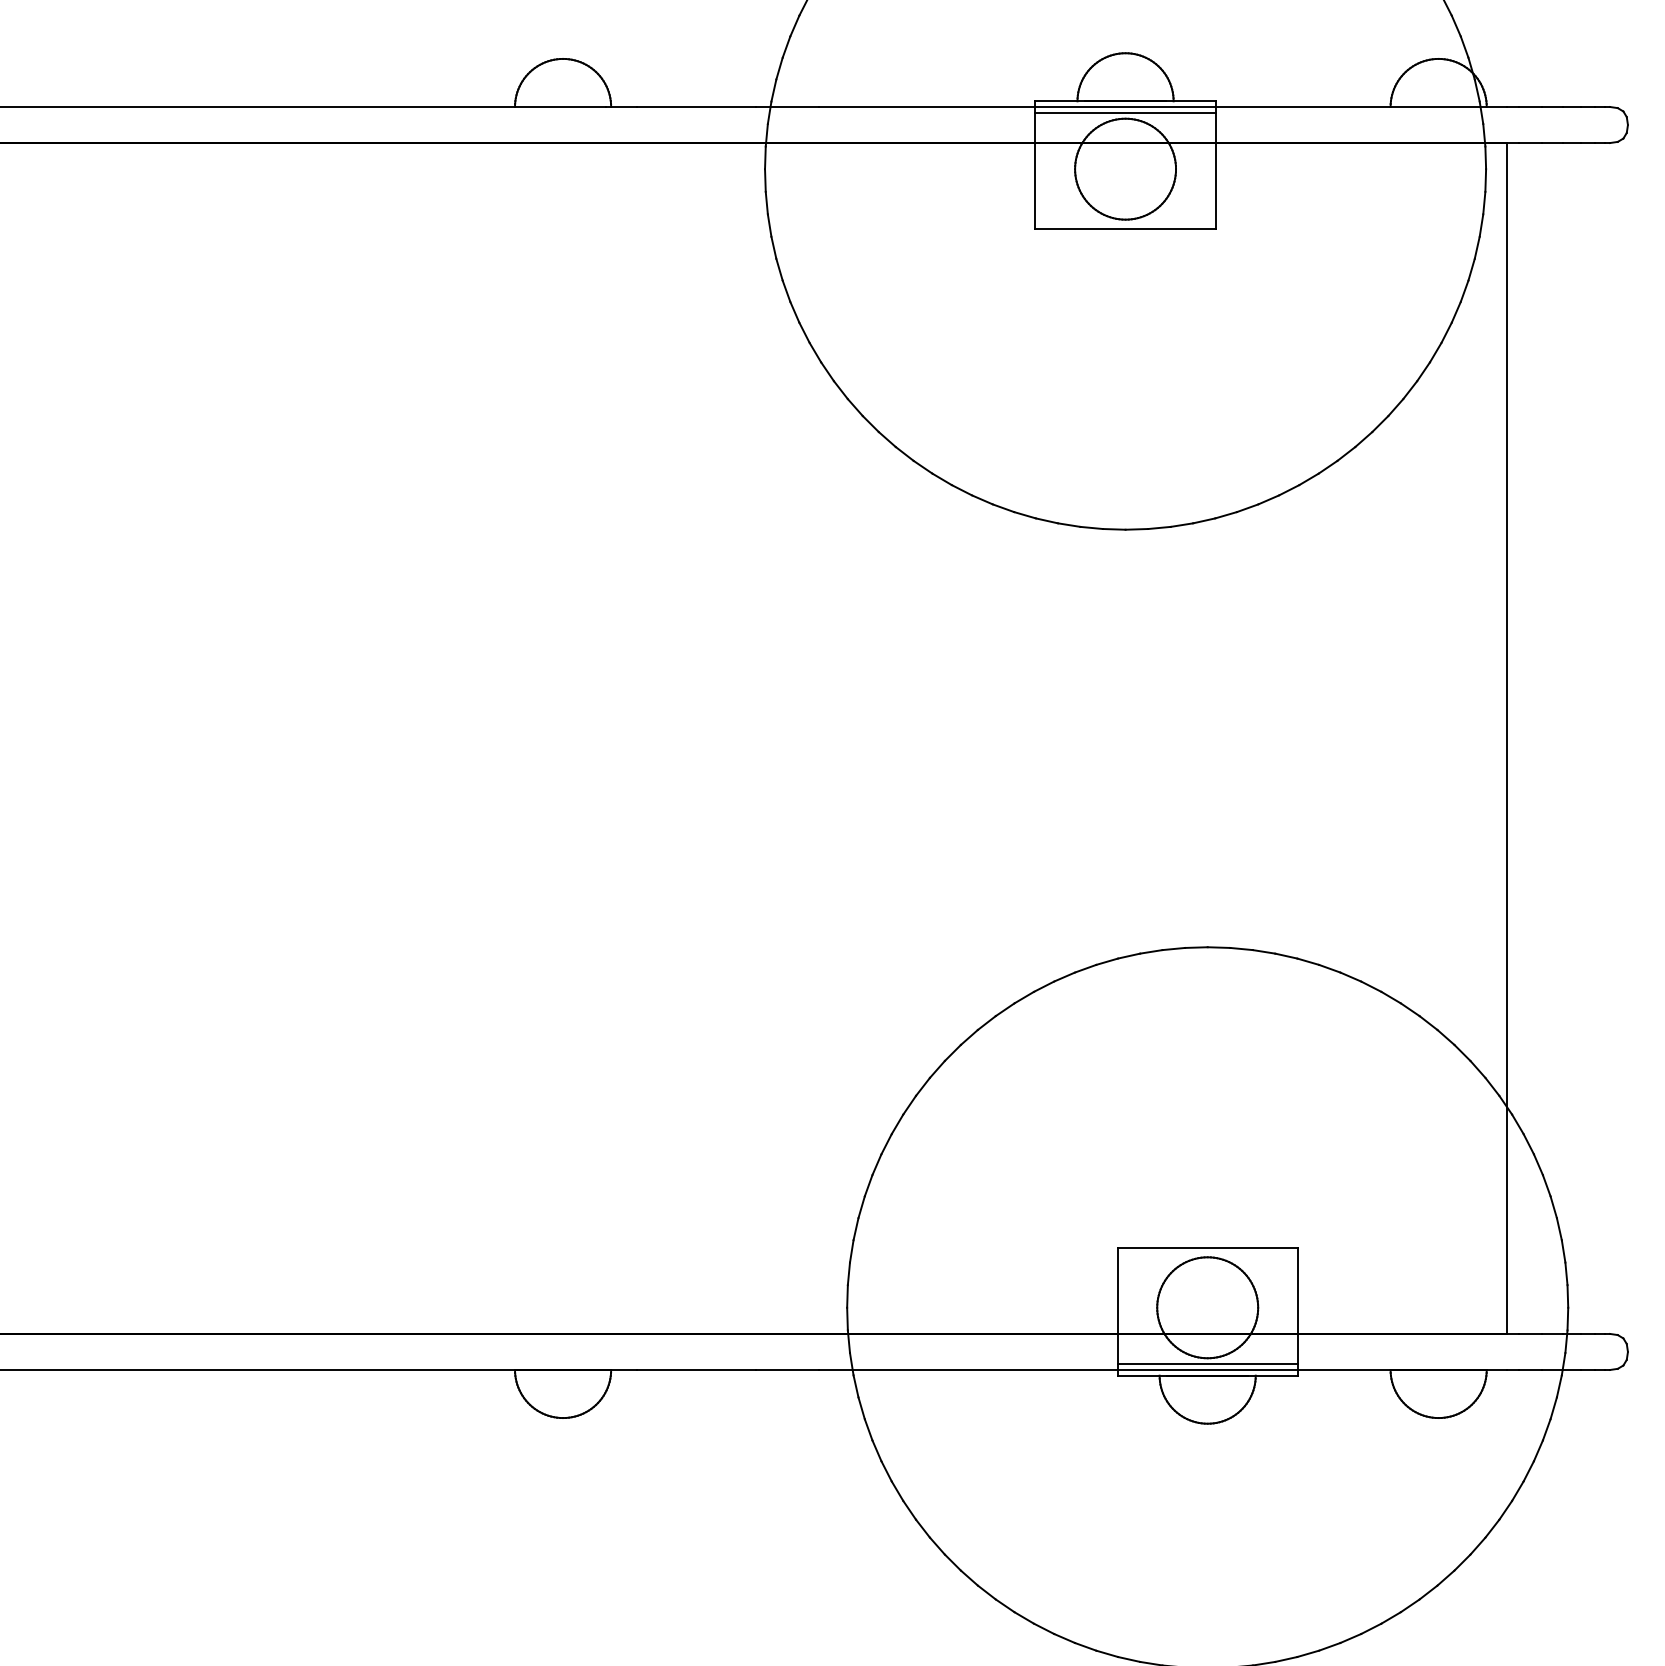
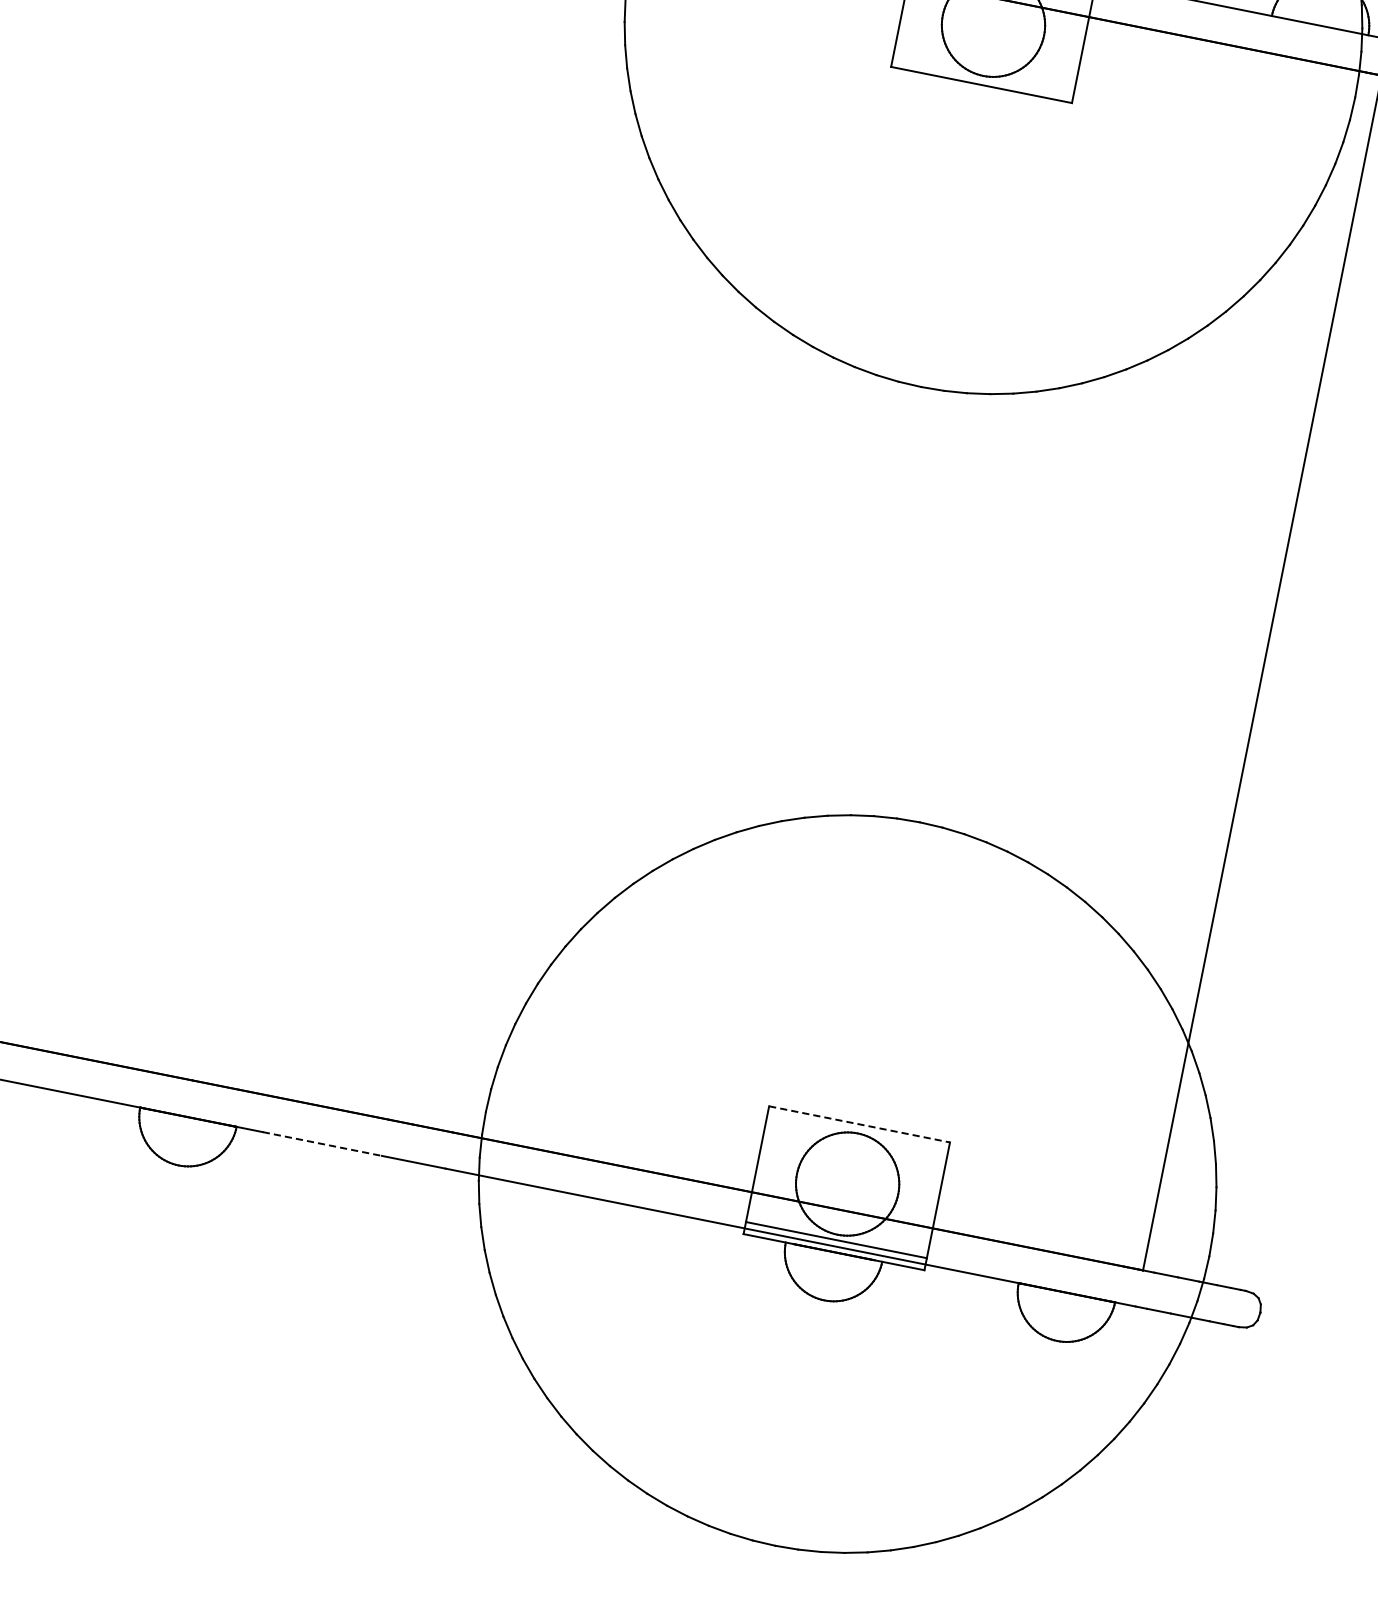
line: (1208, 1248) -> (860, 1124), solid -> dashed
line: (697, 1369) -> (323, 1143), solid -> dashed

